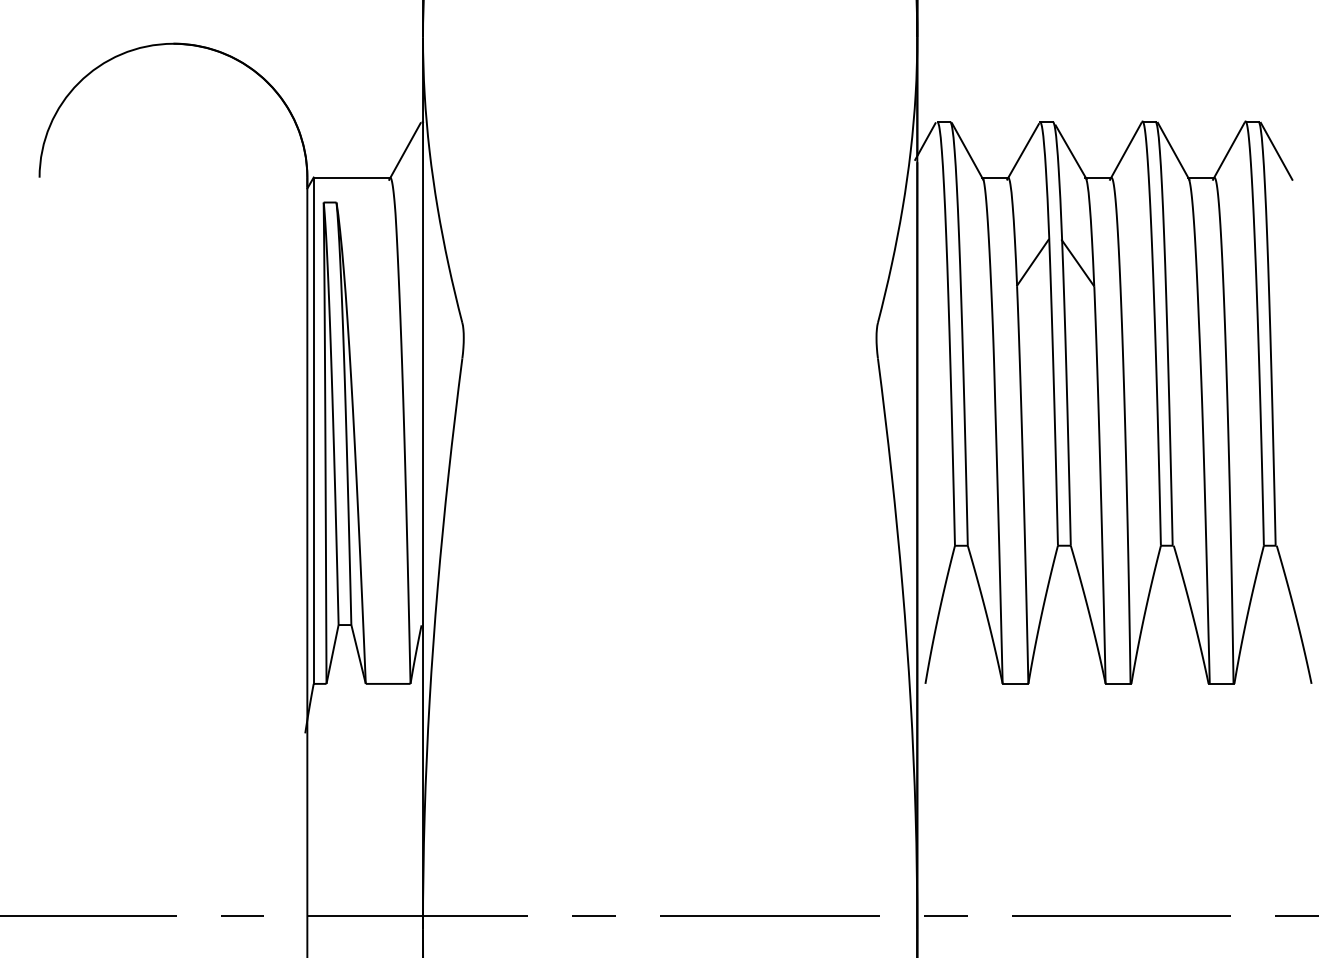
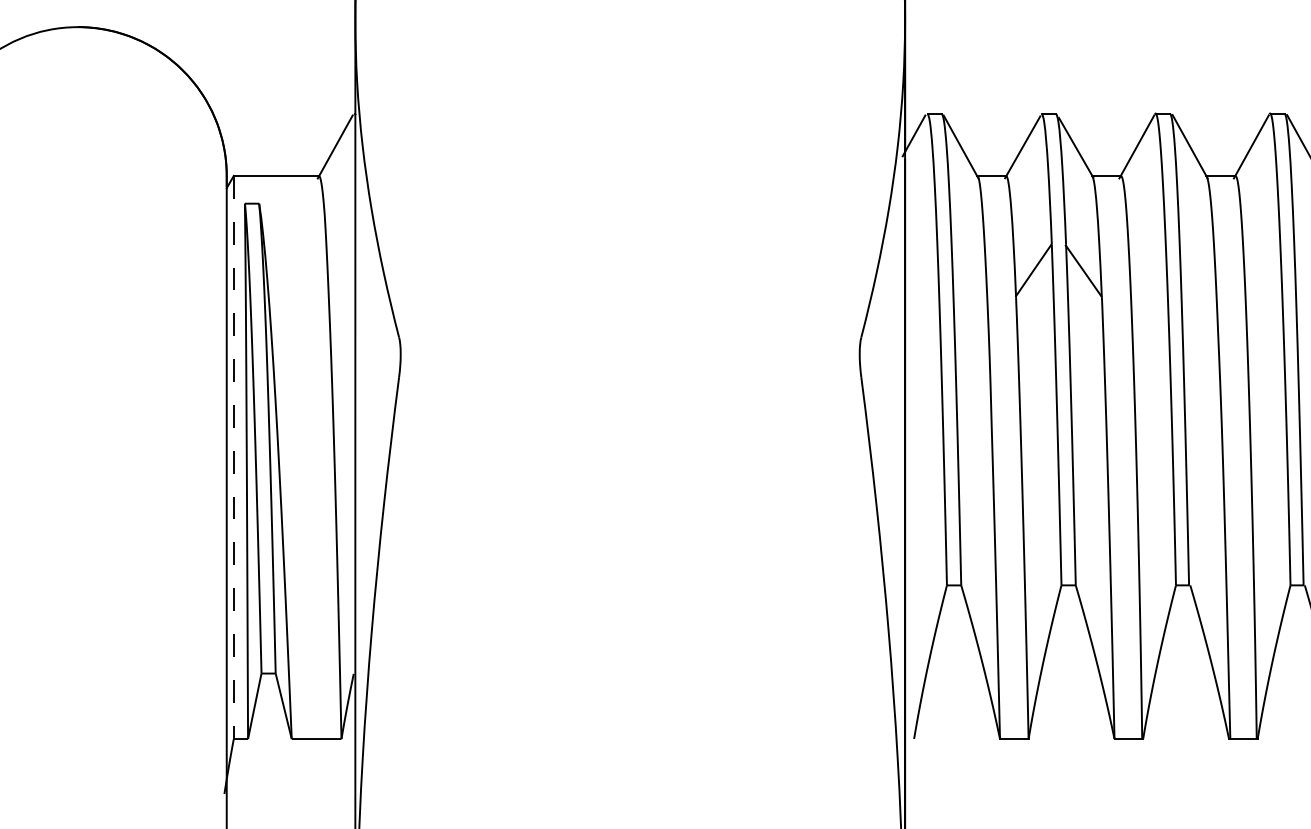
line: (313, 431) -> (233, 458), solid -> dashed

